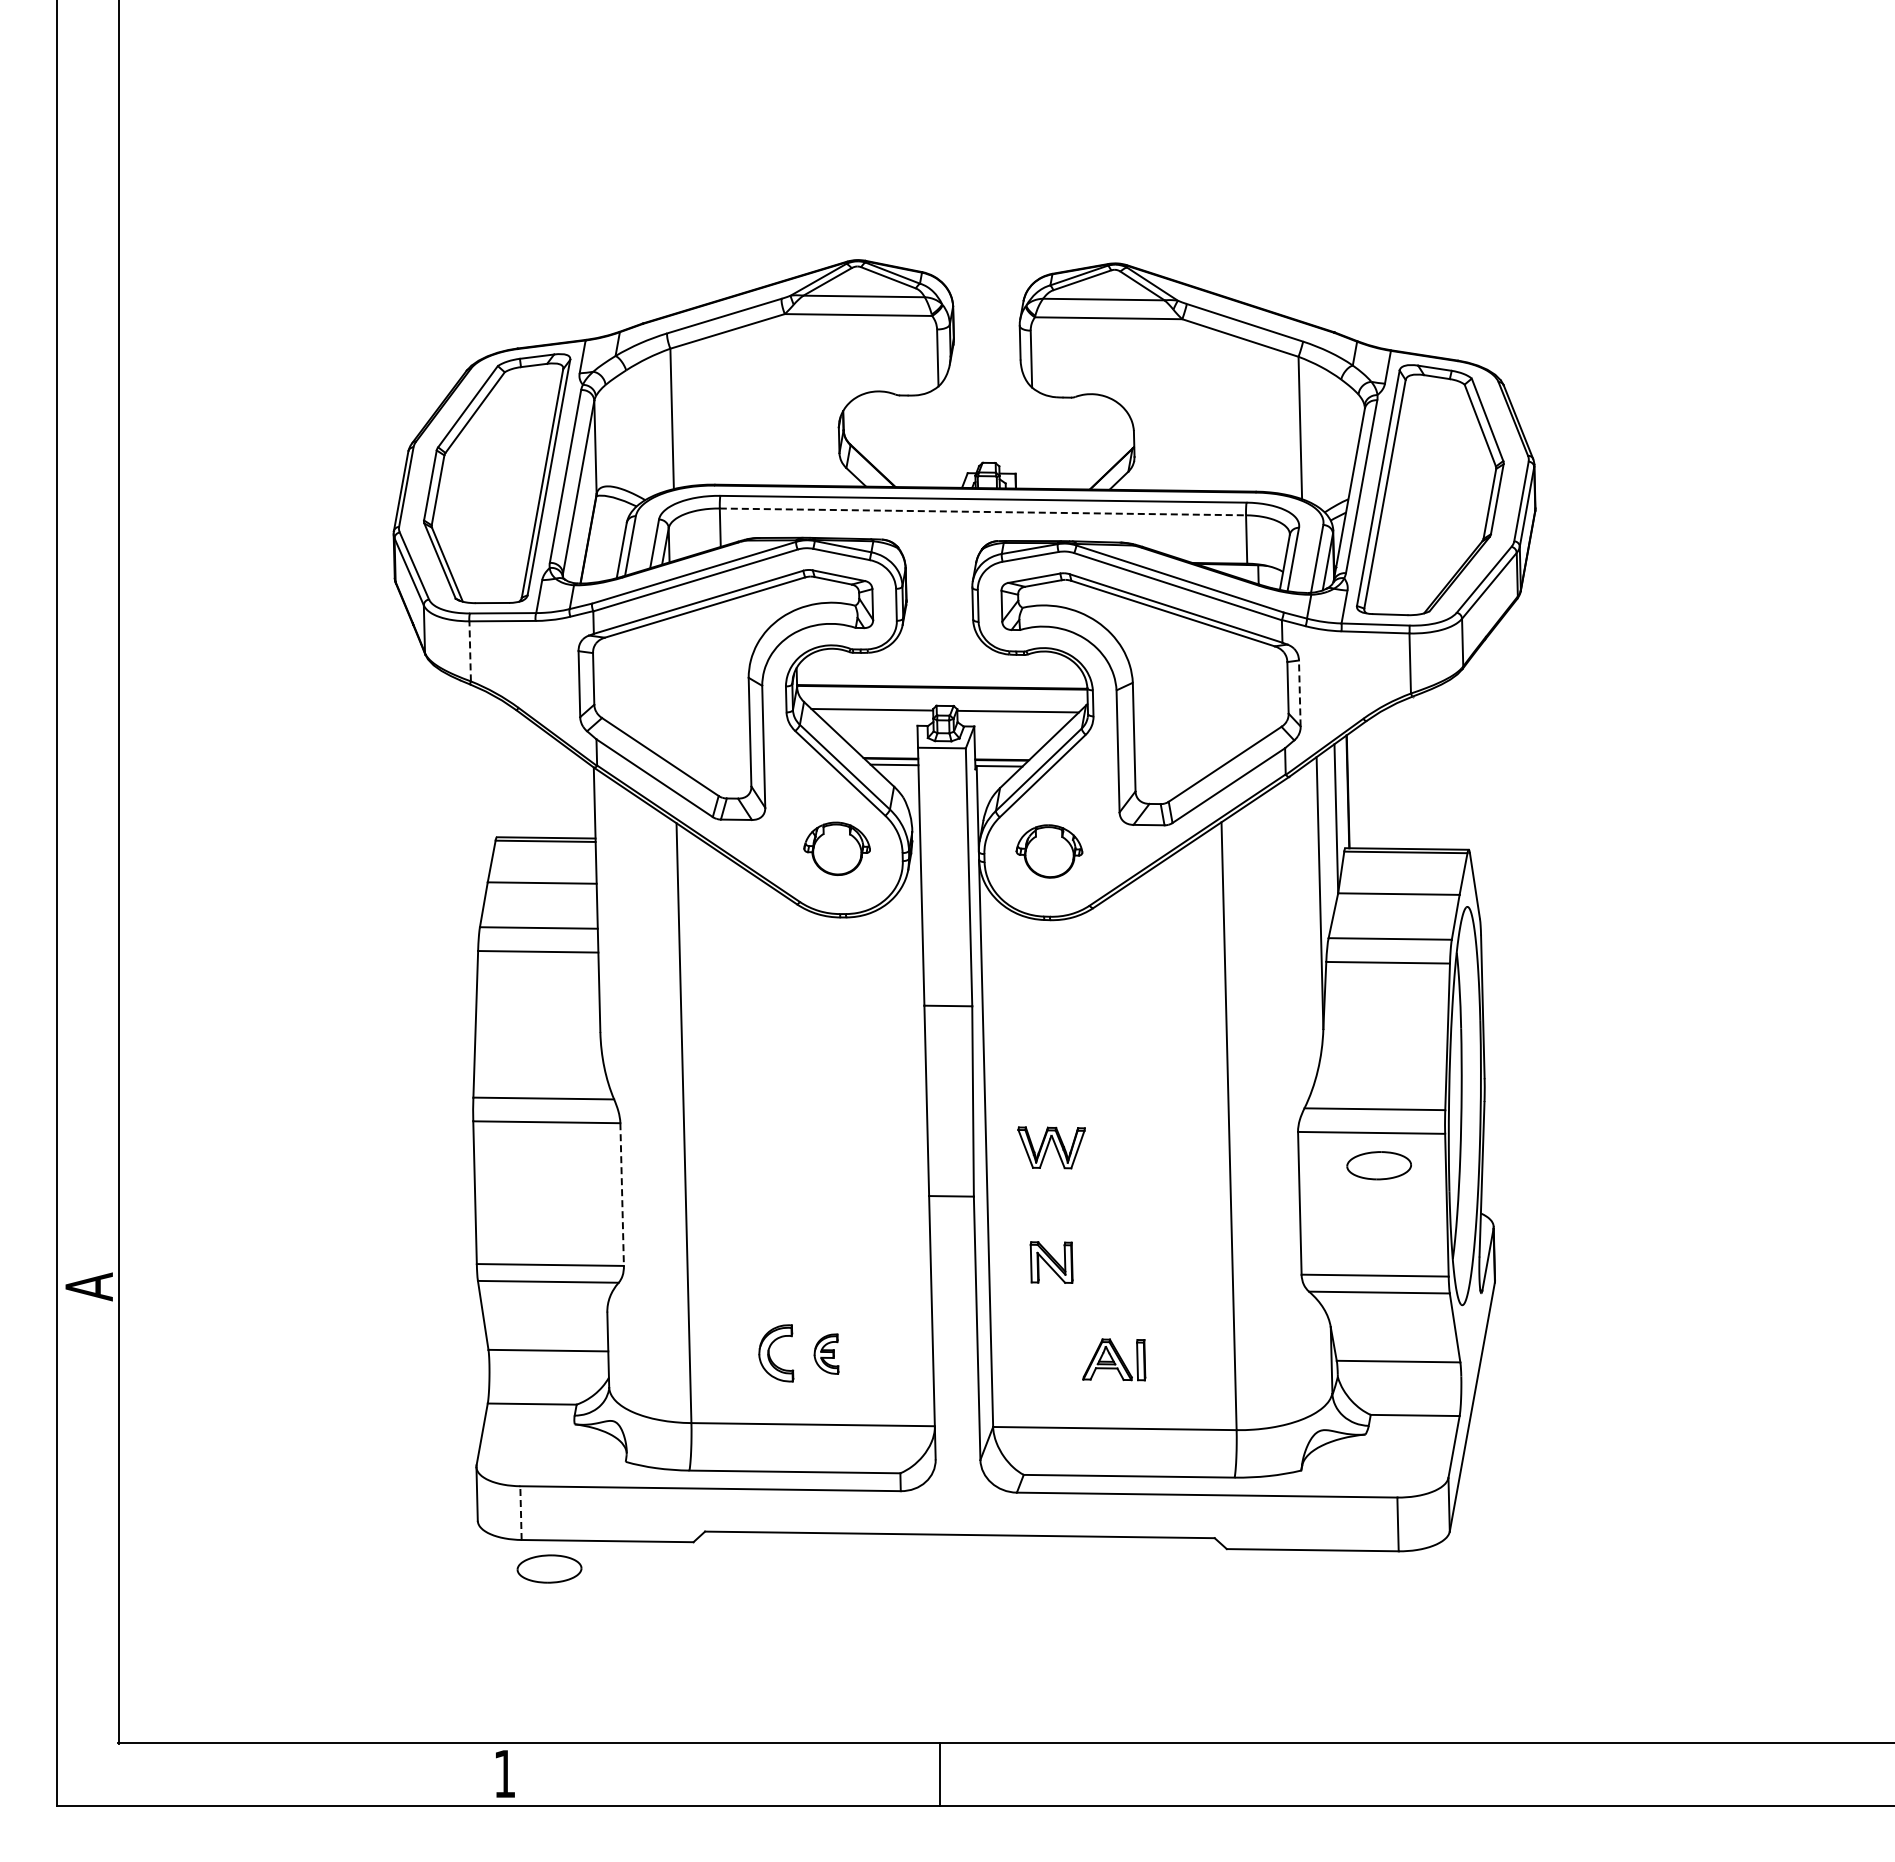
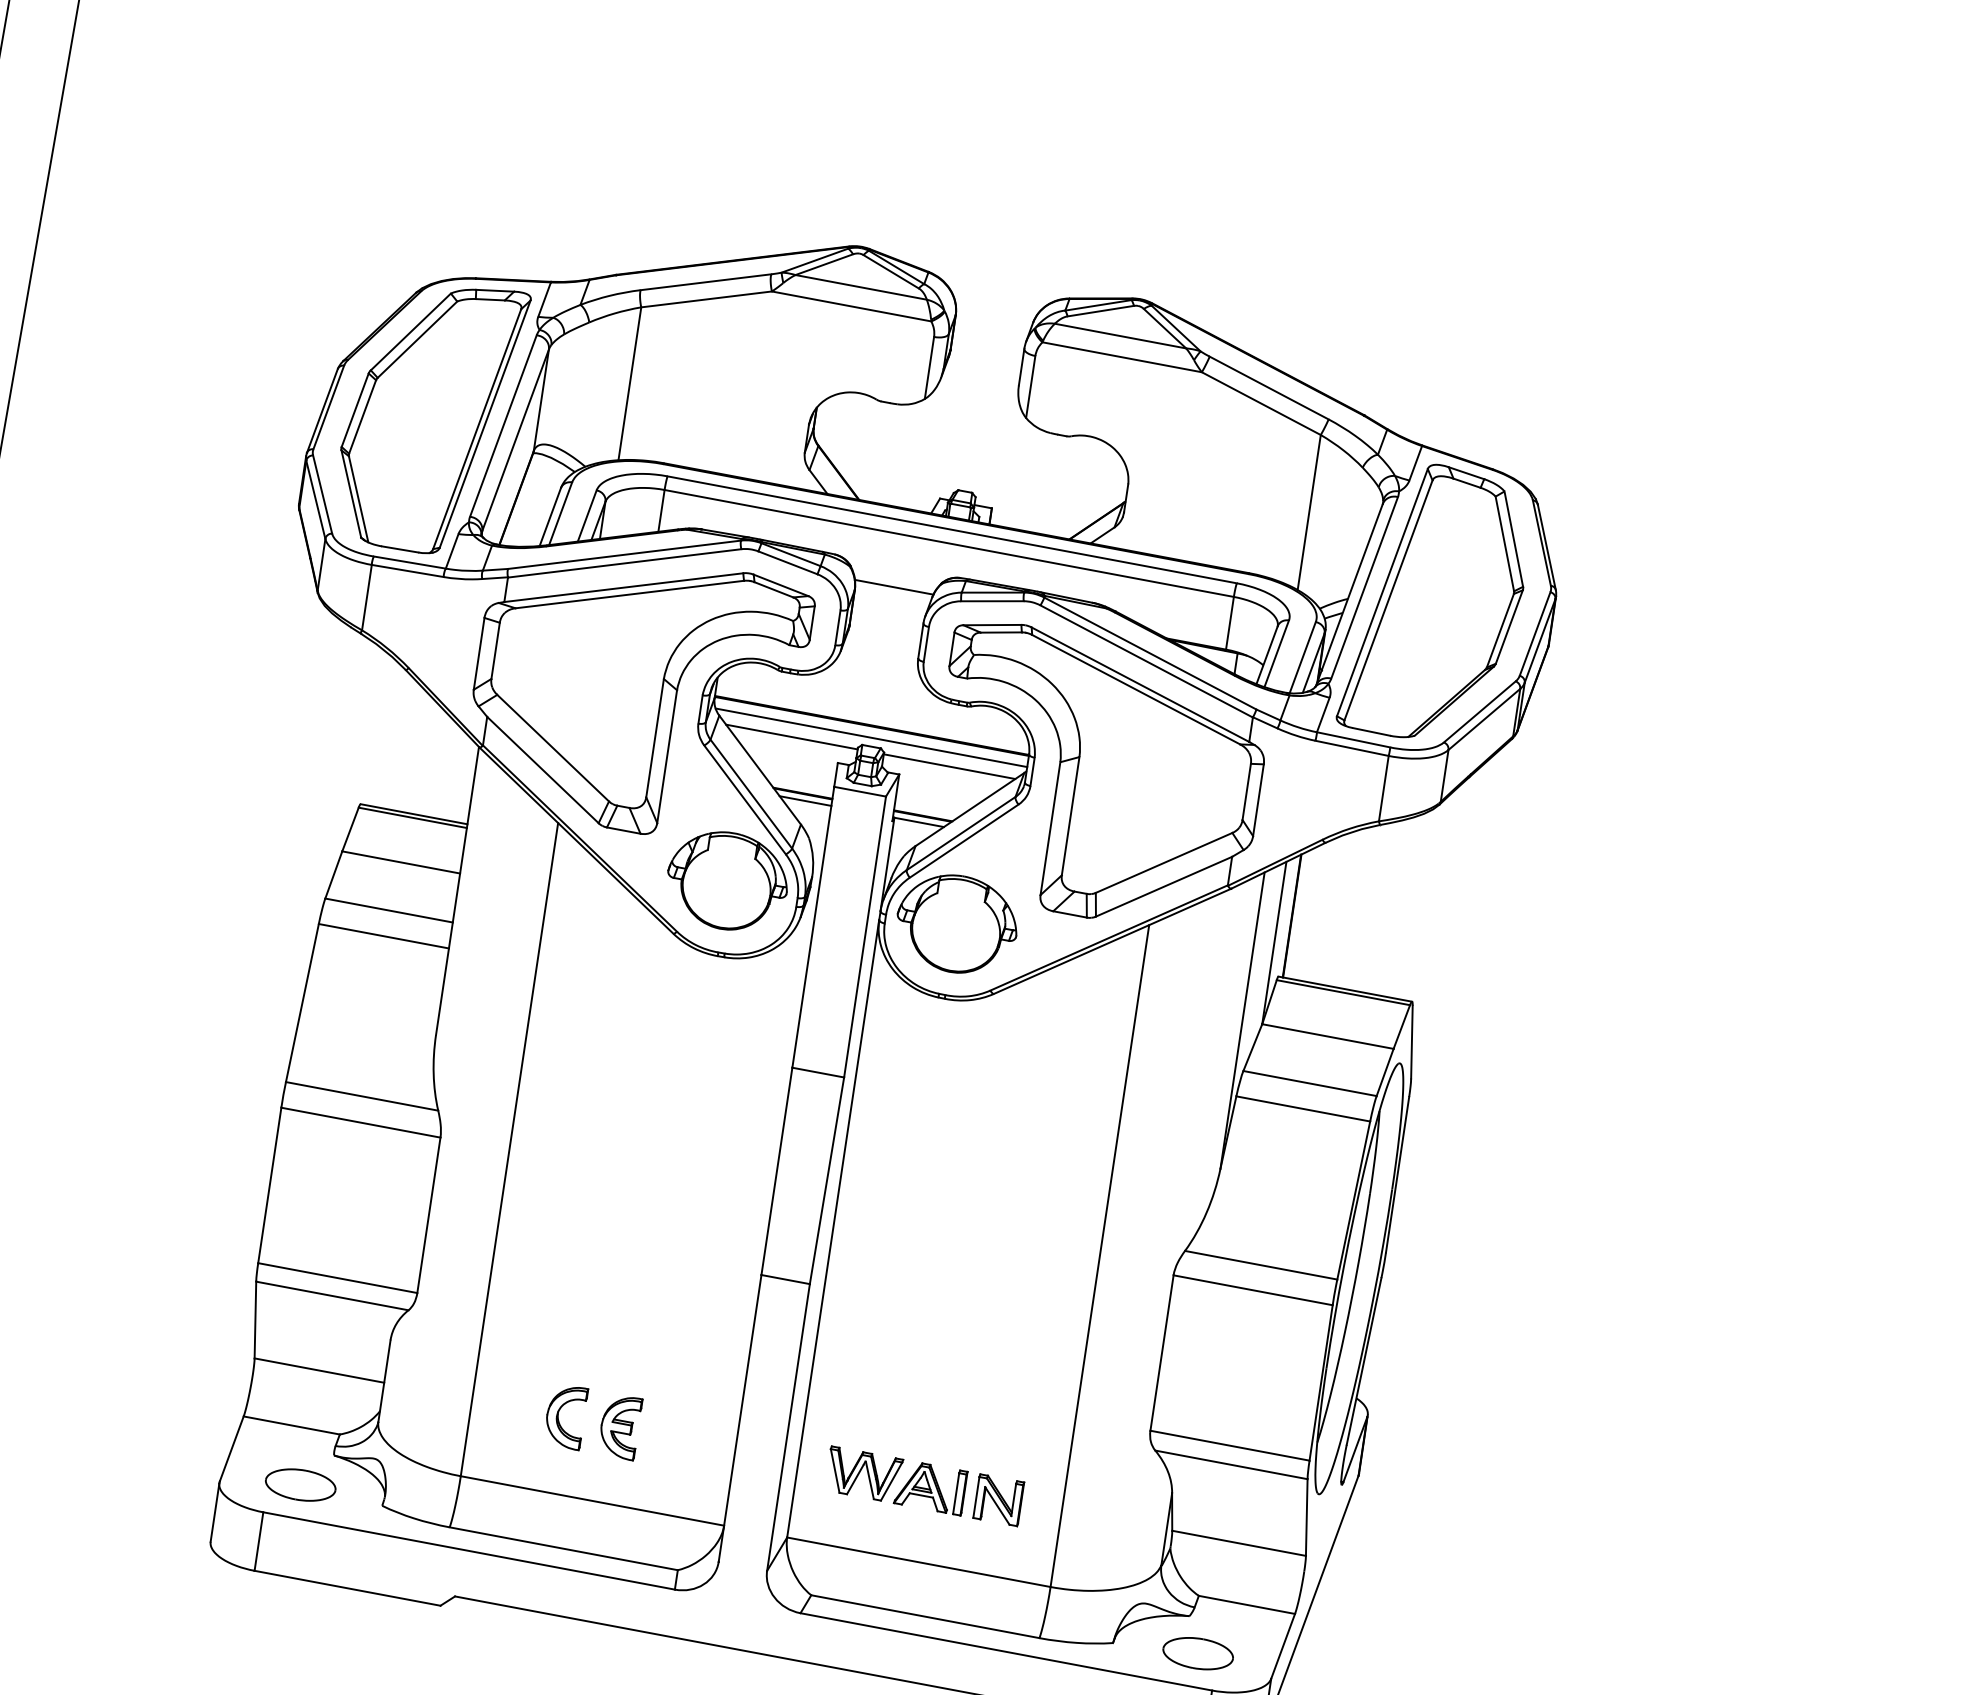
line: (983, 511) -> (949, 543), dashed -> solid
line: (940, 559) -> (894, 587), added
line: (470, 650) -> (367, 596), dashed -> solid
line: (1299, 693) -> (1258, 800), dashed -> solid
line: (943, 697) -> (871, 737), added
part: (836, 848) -> (726, 880), size x1.67
part: (1049, 851) -> (957, 924), size x1.67
part: (1051, 1147) -> (863, 1474), moved
part: (1378, 1165) -> (1197, 1653), moved
line: (622, 1195) -> (429, 1216), dashed -> solid
part: (1051, 1262) -> (998, 1500), moved
part: (826, 1354) -> (620, 1427), size x1.43
line: (520, 1513) -> (258, 1541), dashed -> solid
part: (549, 1568) -> (300, 1484), moved

